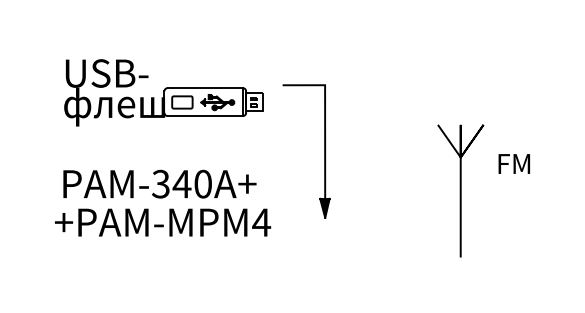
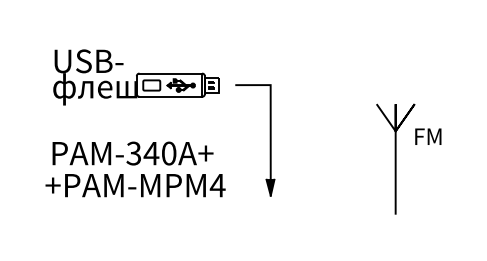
part: (323, 151) -> (269, 140), moved
curve: (460, 190) -> (395, 158), moved

